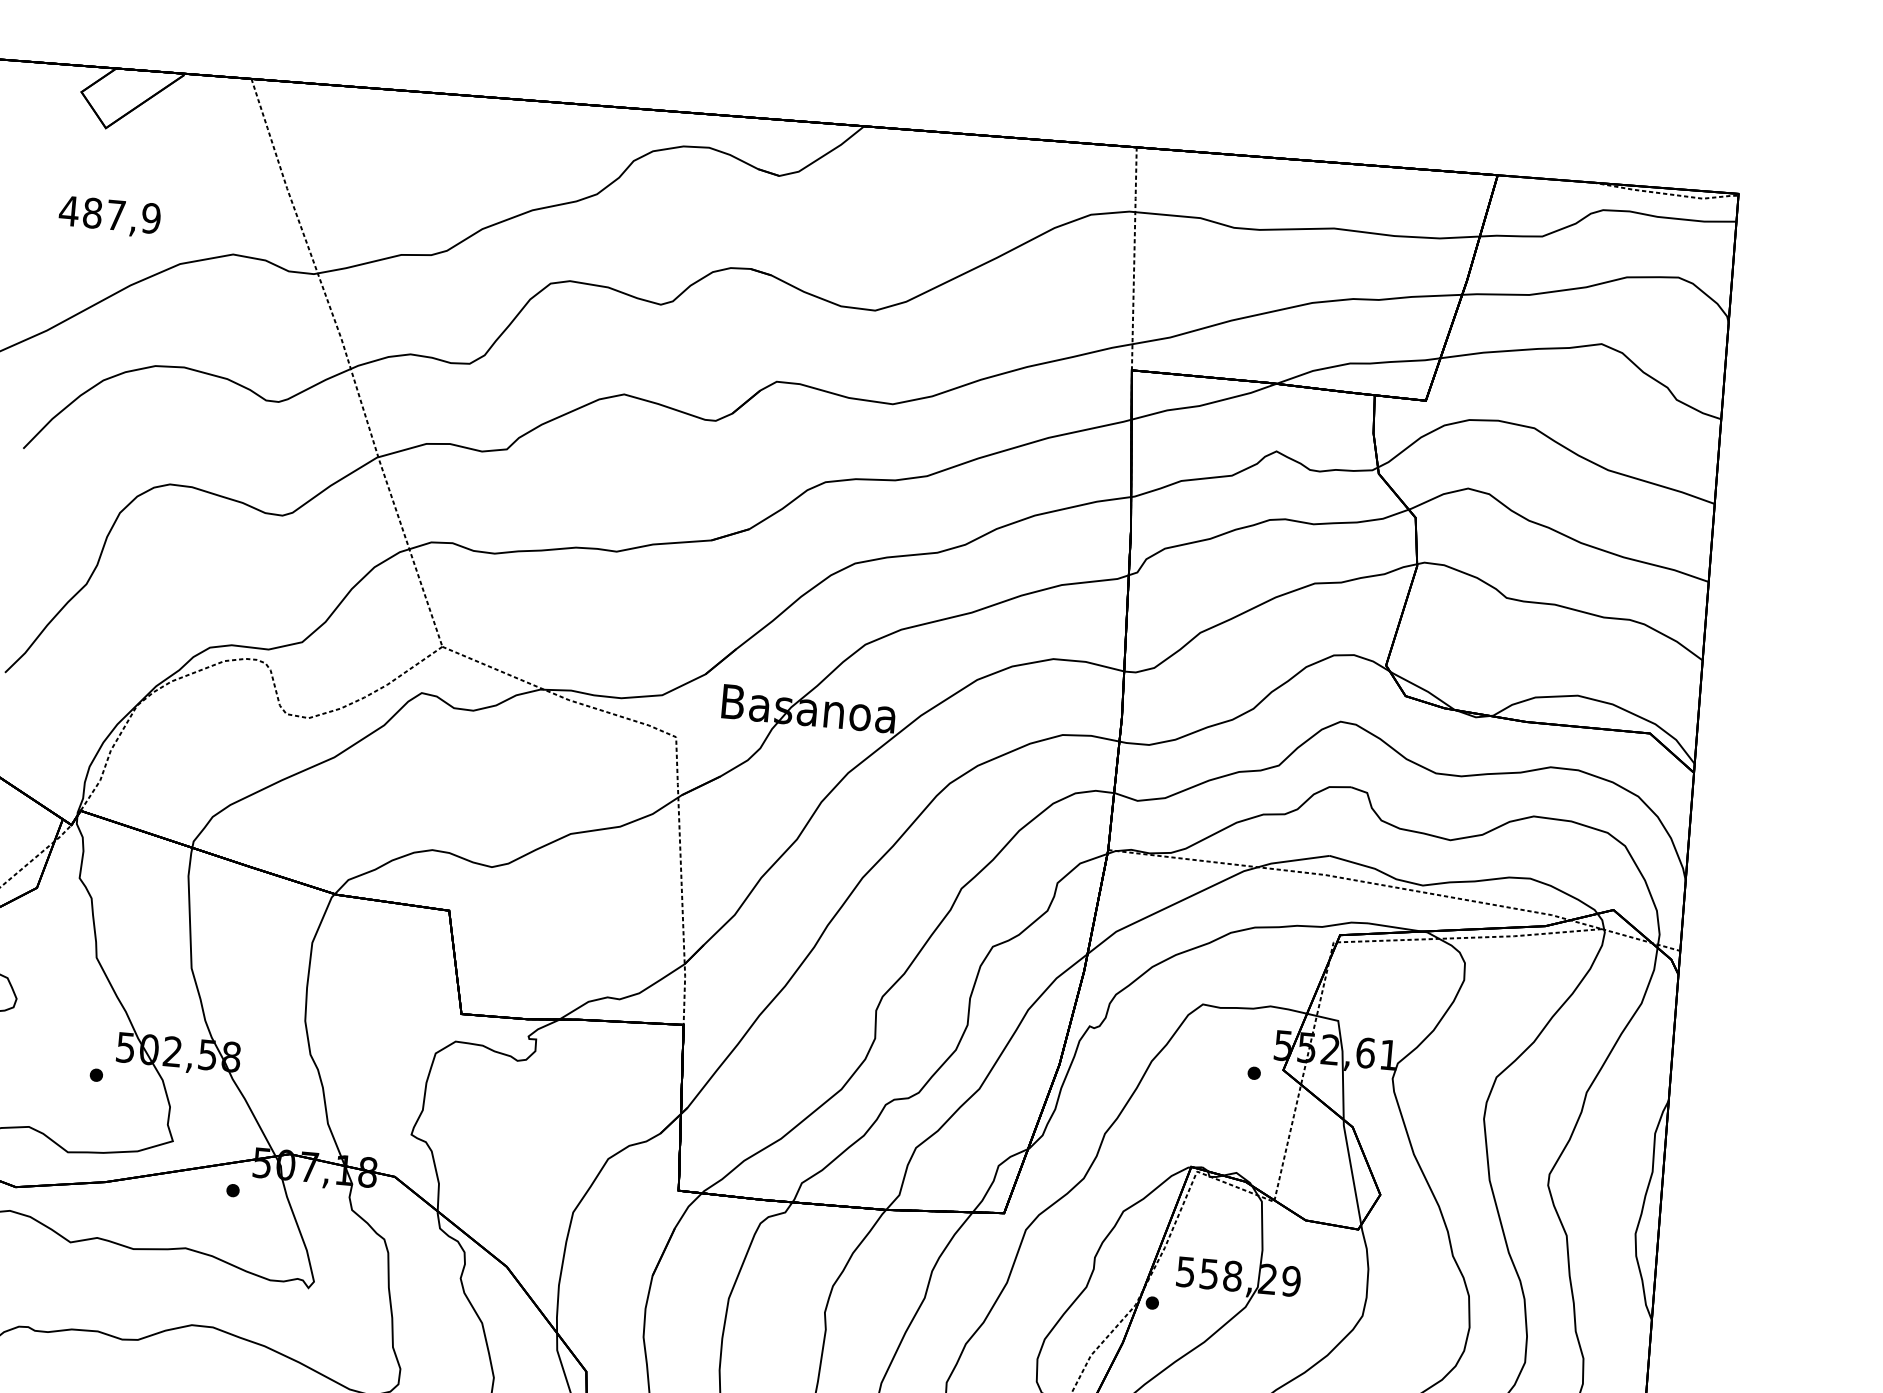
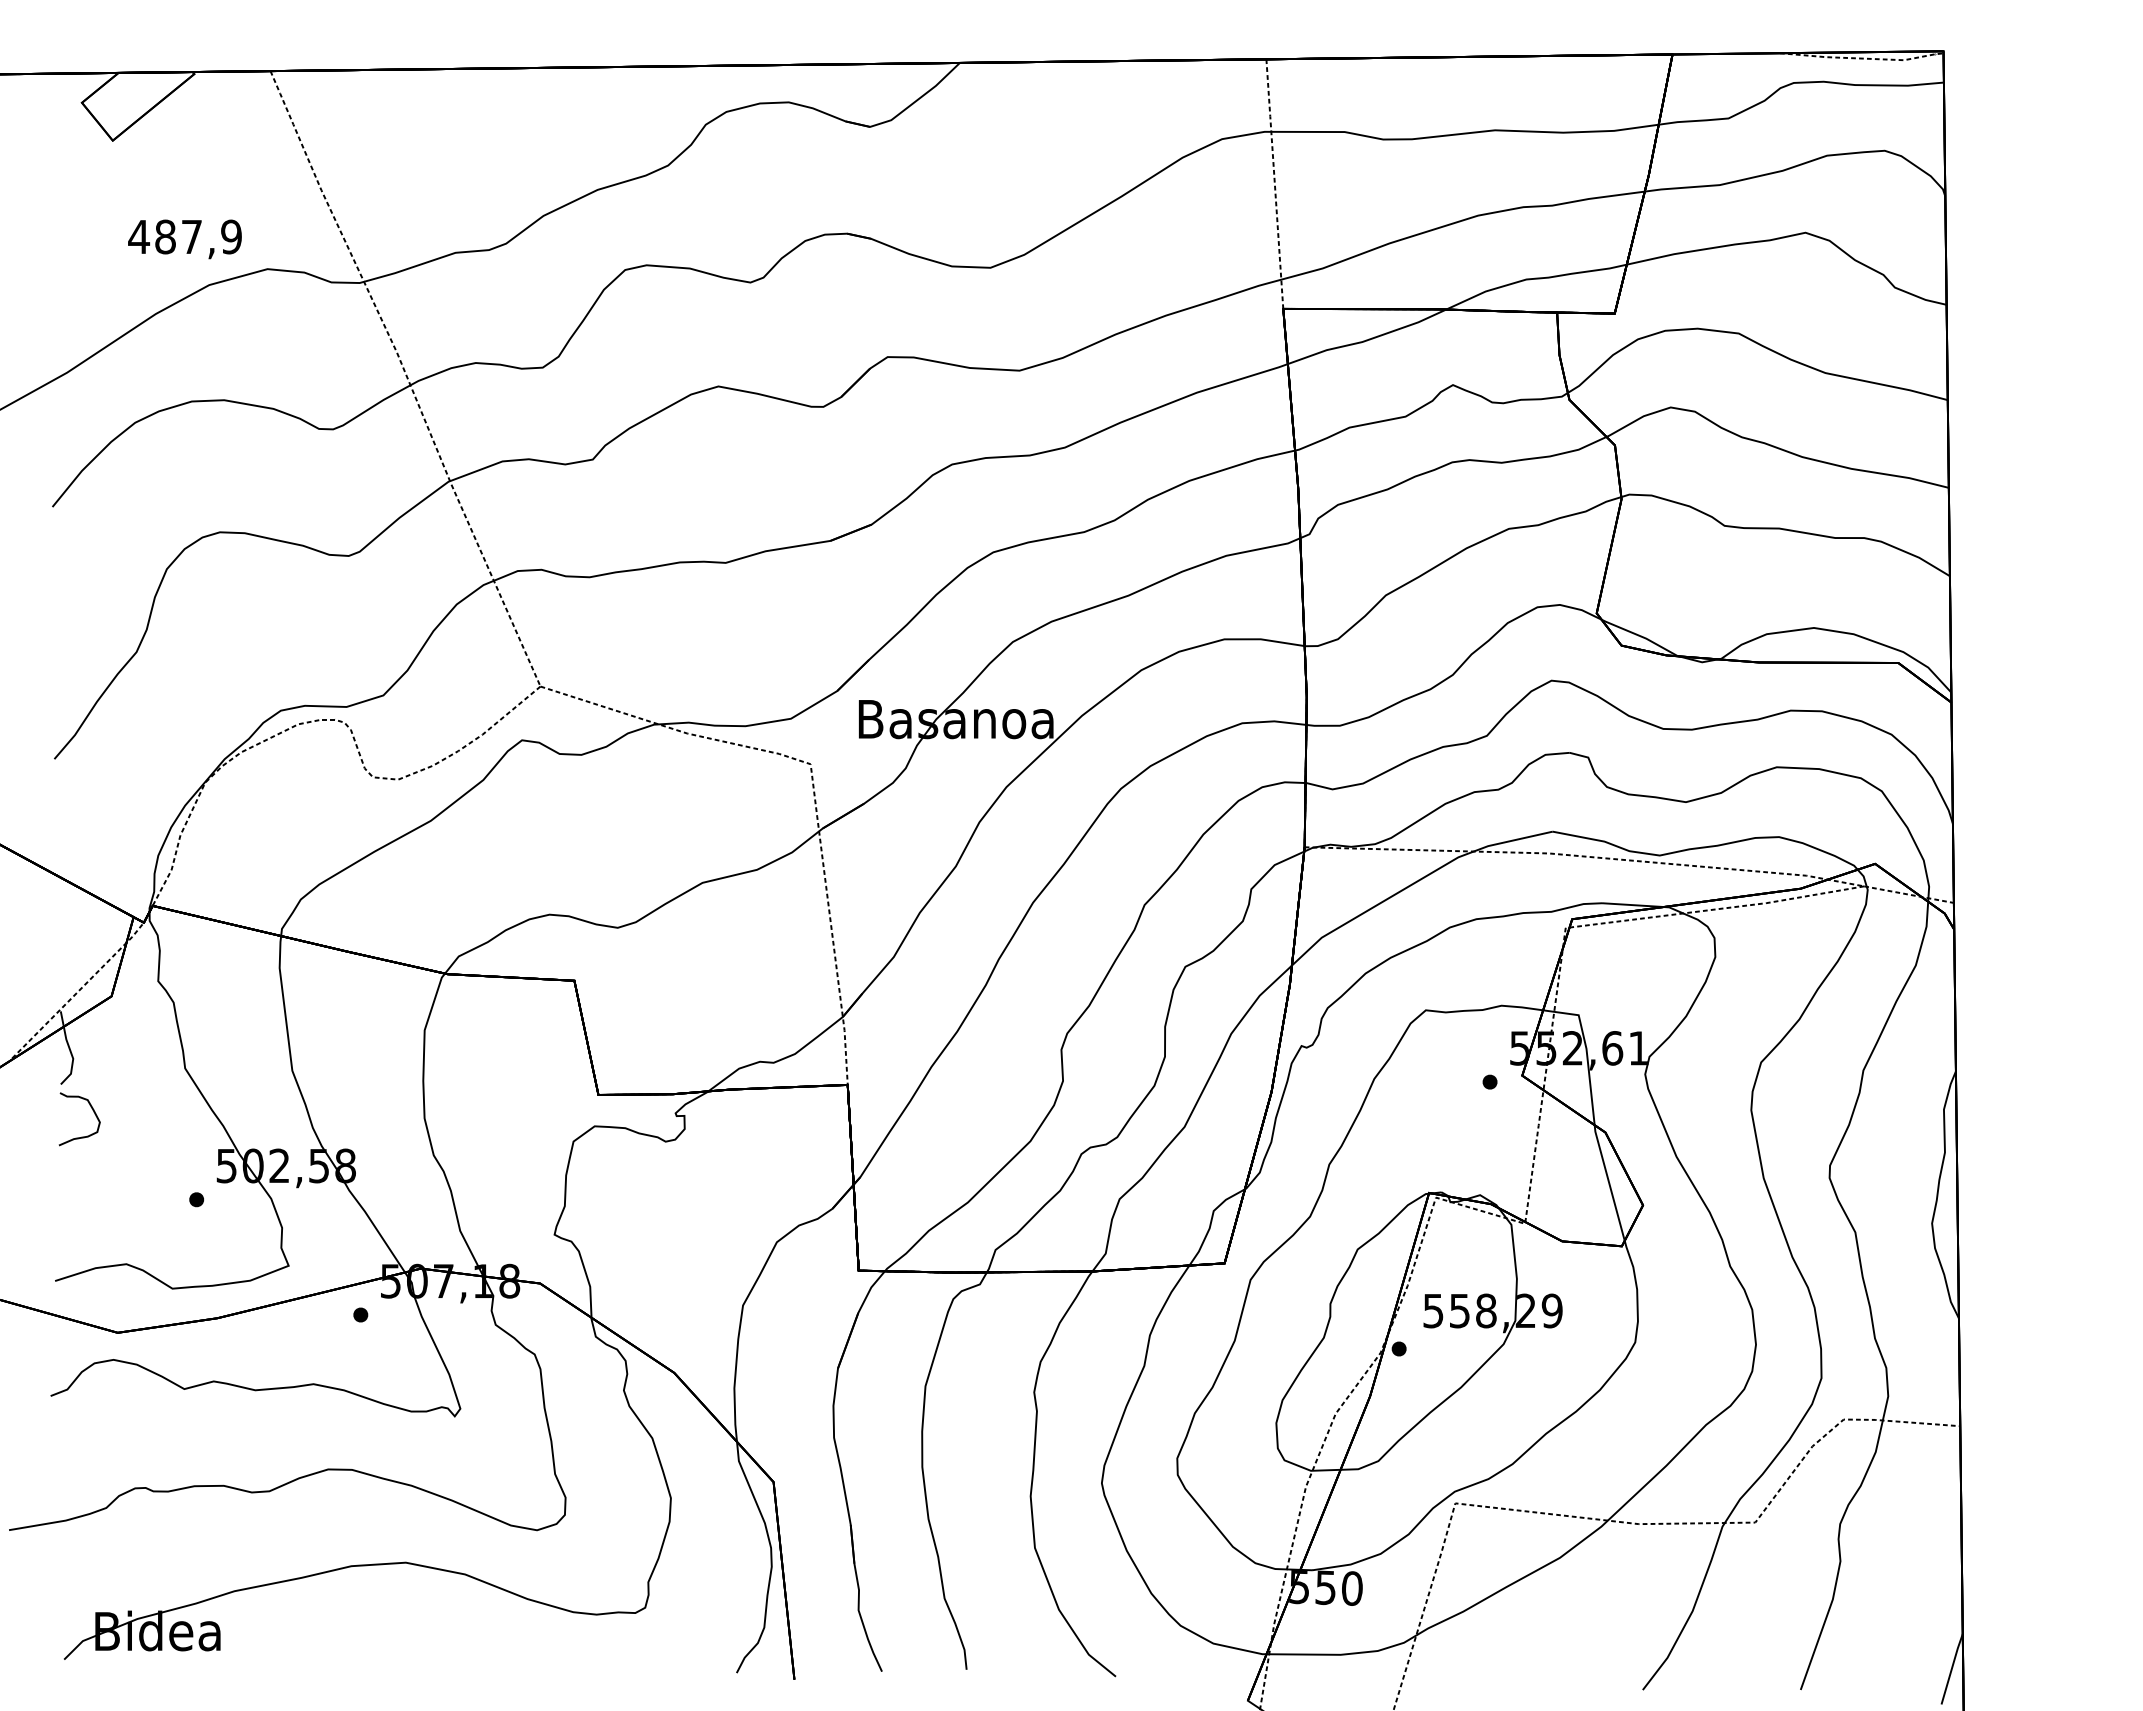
text: (109, 216) -> (184, 239), moved

